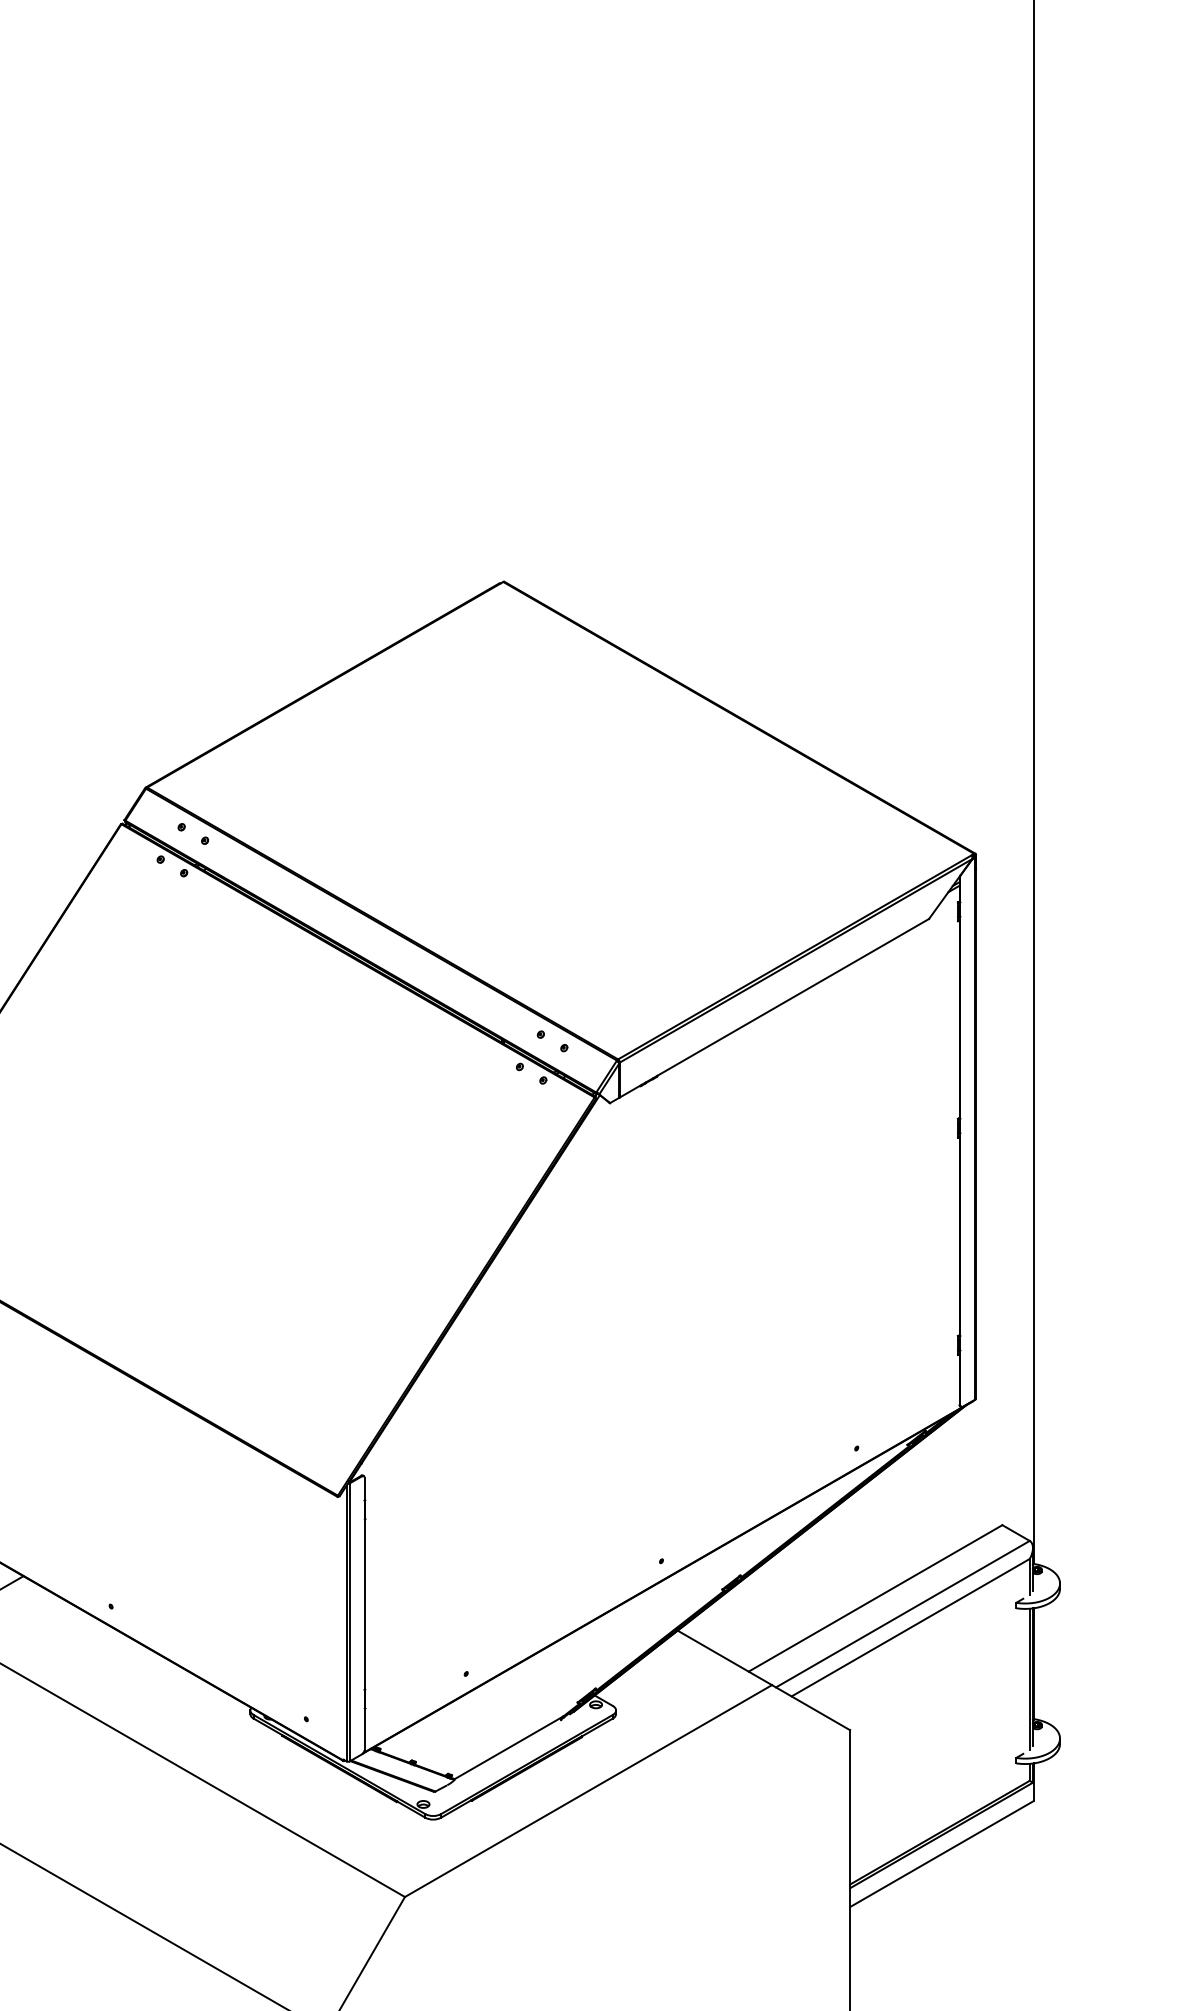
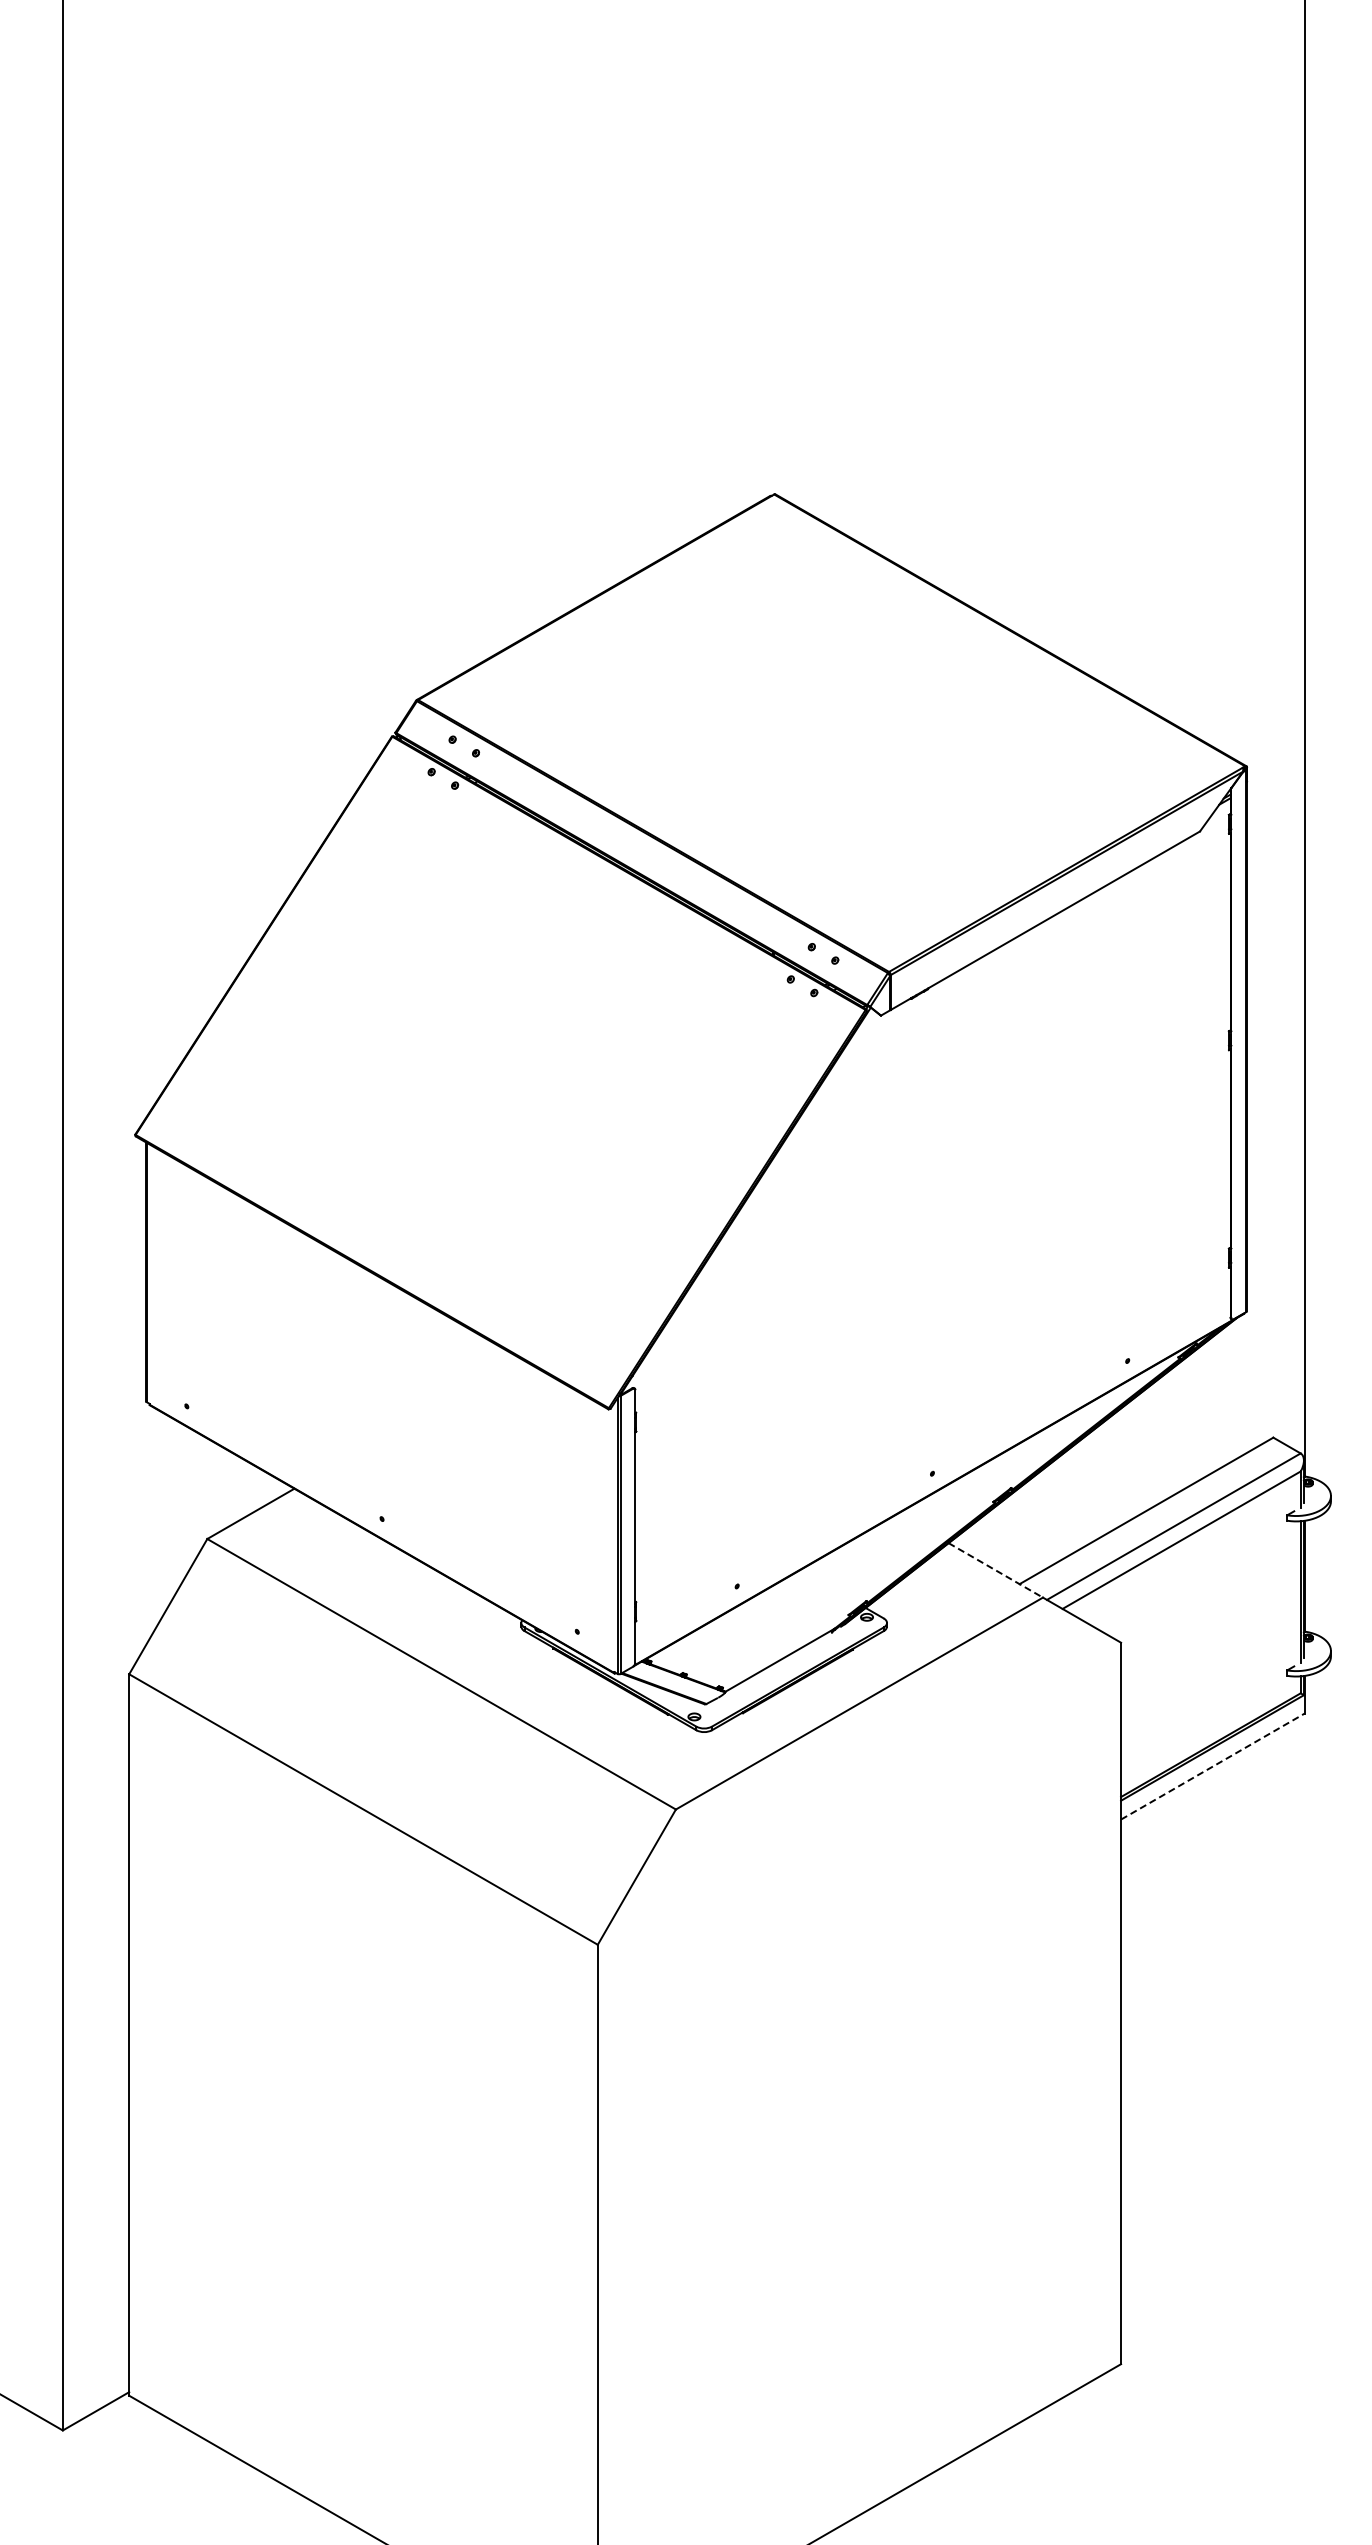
line: (725, 1658) -> (996, 1570), solid -> dashed
line: (941, 1854) -> (1212, 1766), solid -> dashed

